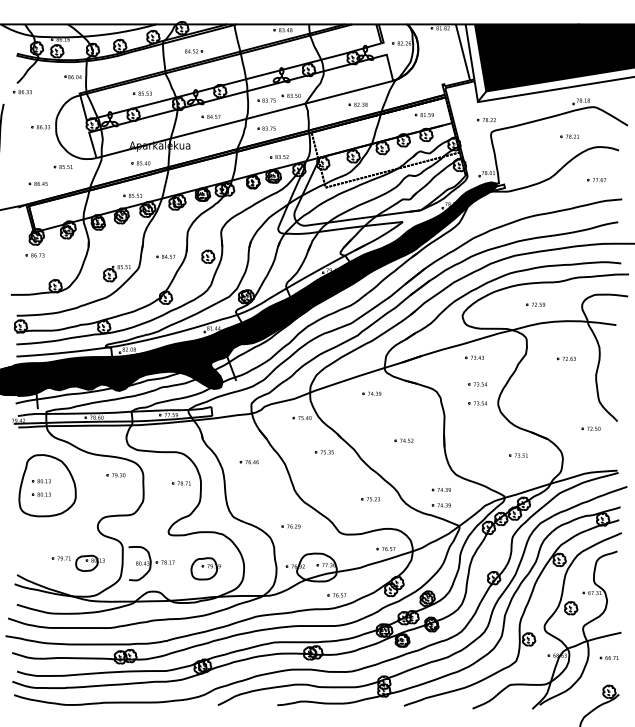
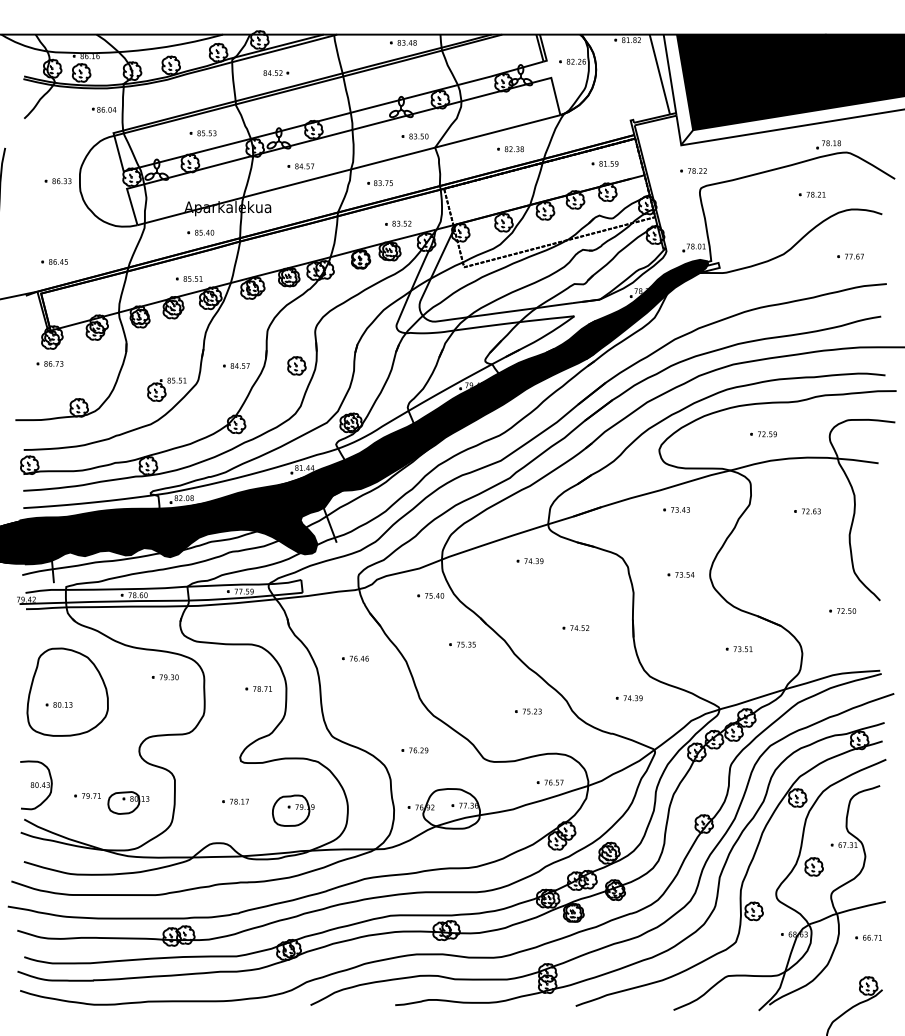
part: (22, 92) -> (31, 131), removed
part: (266, 100) -> (379, 143), removed
part: (63, 166) -> (90, 237), removed
part: (477, 384) -> (680, 547), removed
part: (41, 481) -> (58, 685), removed
part: (440, 505) -> (628, 720), removed
part: (140, 563) -> (36, 785), moved
part: (336, 595) -> (479, 848), removed

